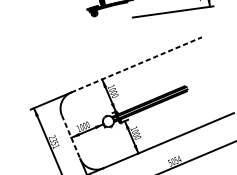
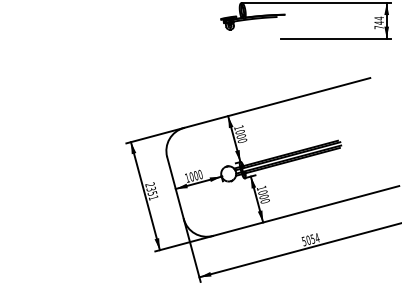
line: (136, 64) -> (277, 102), dashed -> solid
line: (71, 137) -> (175, 188), dashed -> solid

